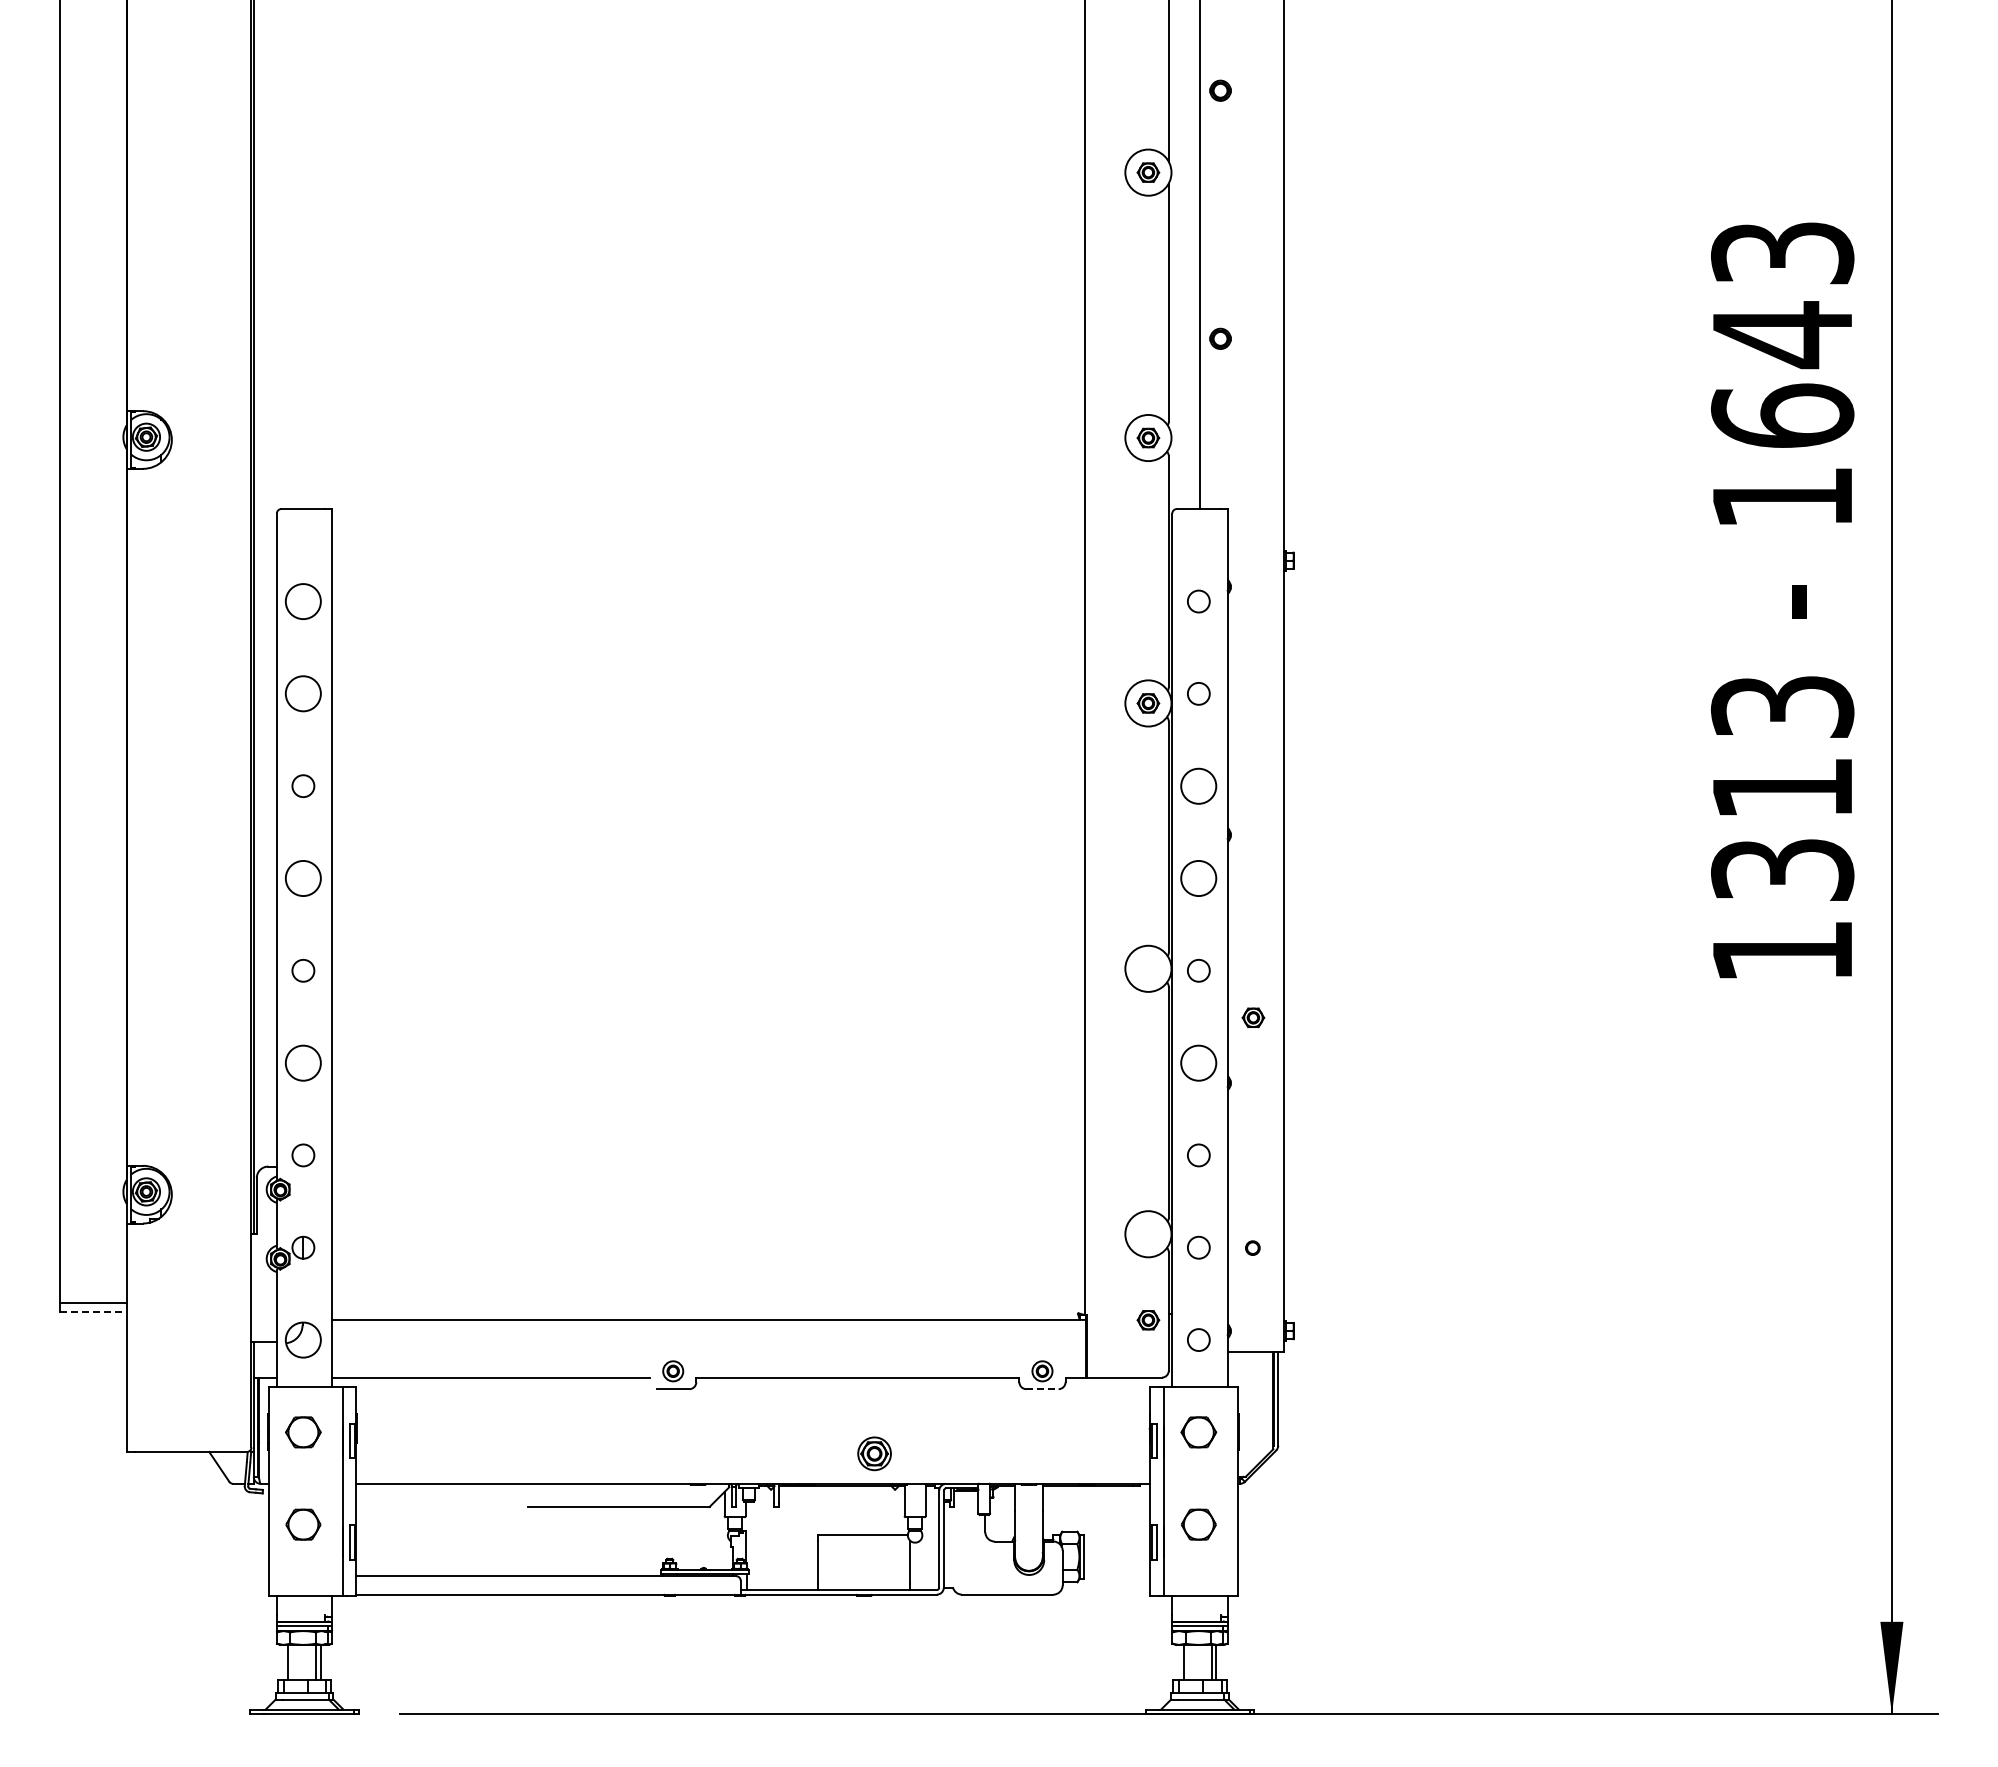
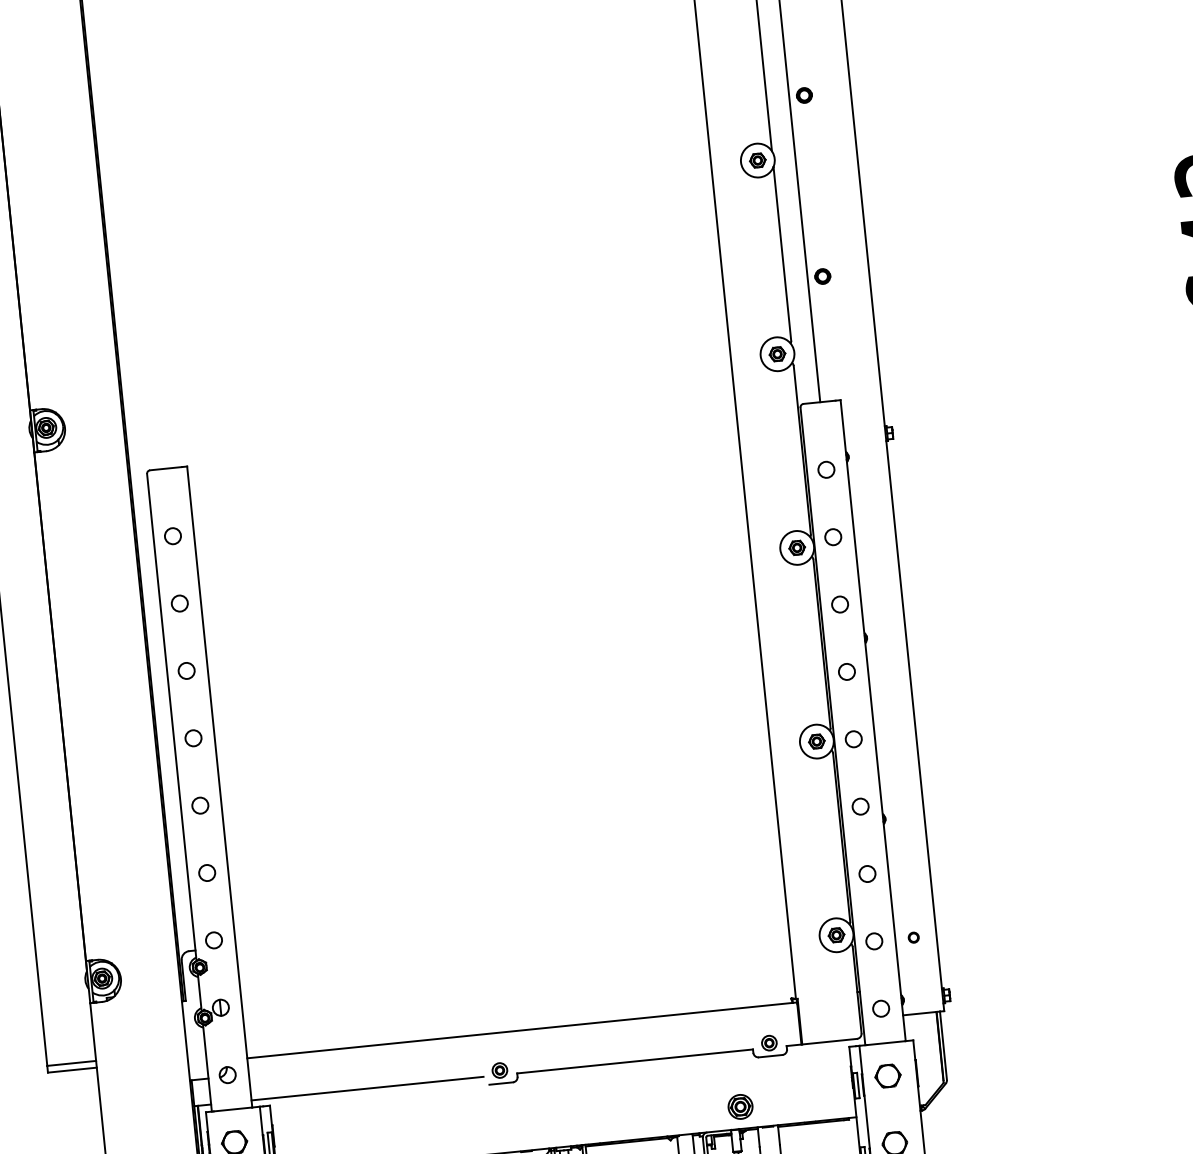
circle: (303, 601) -> (173, 536), size x0.62
circle: (303, 693) -> (179, 603), size x0.62
circle: (1198, 785) -> (839, 604), size x0.62
circle: (303, 878) -> (193, 738), size x0.62
circle: (1198, 878) -> (846, 671), size x0.62
part: (1253, 1017) -> (816, 741), moved
circle: (303, 1062) -> (207, 872), size x0.62
circle: (1198, 1062) -> (860, 806), size x0.62
line: (93, 1311) -> (72, 1069), dashed -> solid
part: (1148, 1320) -> (836, 935), moved
part: (303, 1339) -> (227, 1074), size x0.62
line: (1042, 1389) -> (770, 1056), dashed -> solid
part: (874, 1453) -> (740, 1106), moved

